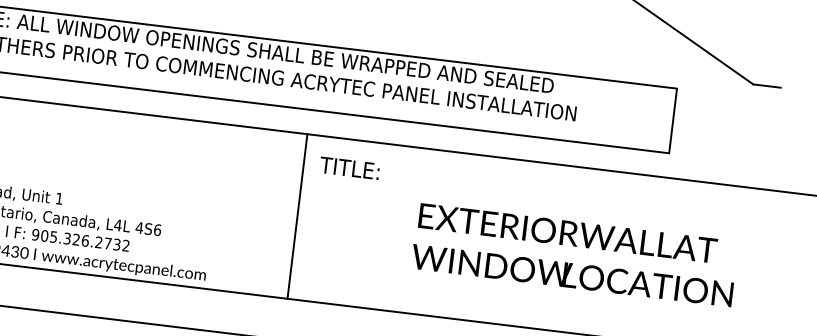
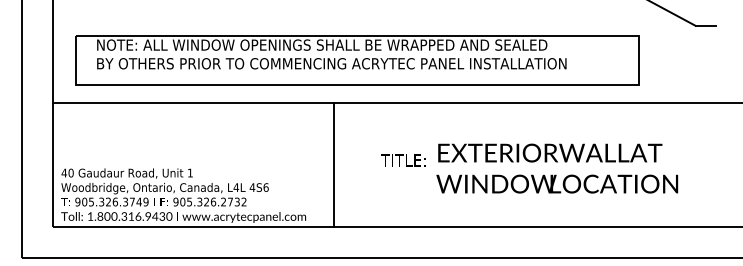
text: (350, 168) -> (403, 160), moved
line: (297, 215) -> (333, 164), moved
text: (575, 254) -> (557, 168), moved

